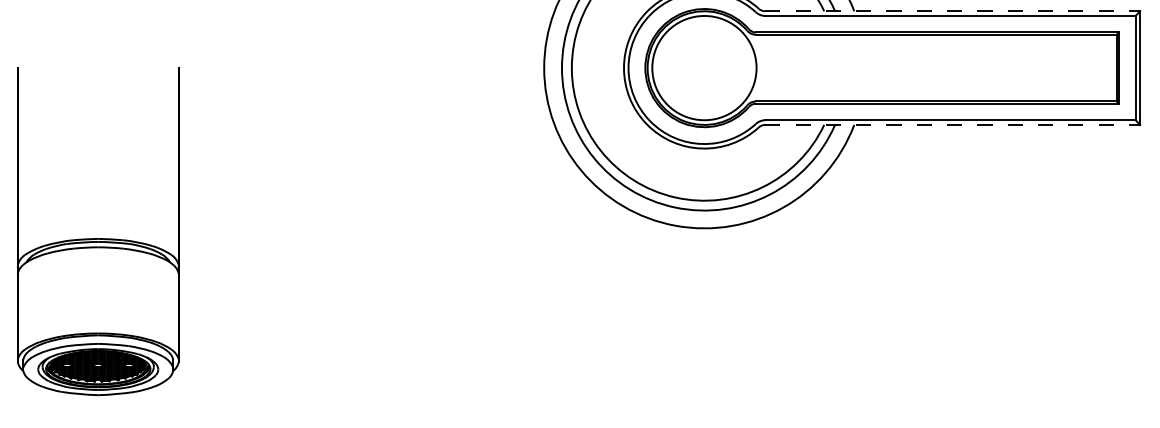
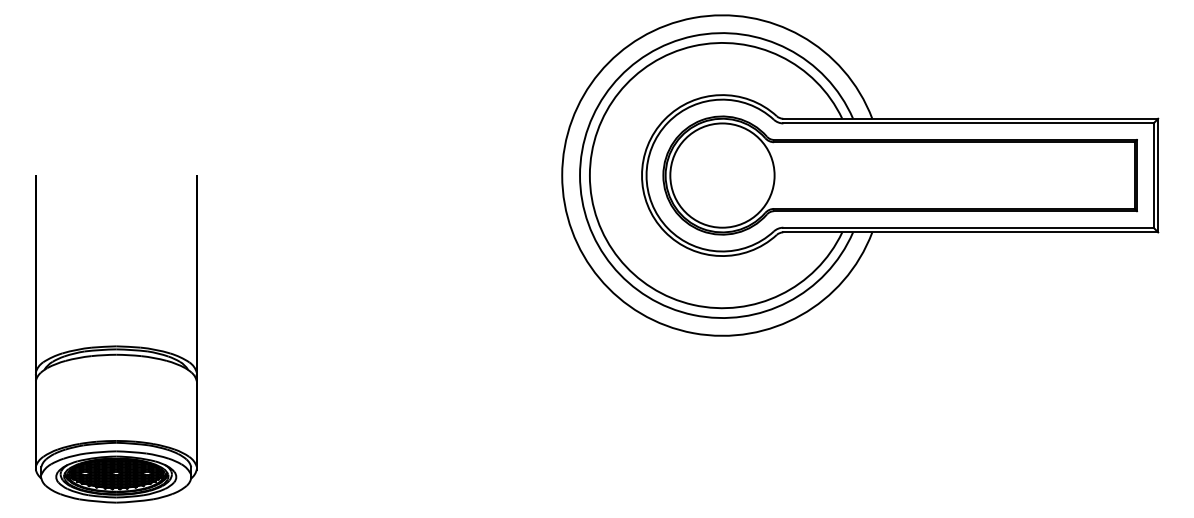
line: (953, 11) -> (971, 118), dashed -> solid
line: (953, 125) -> (971, 232), dashed -> solid

